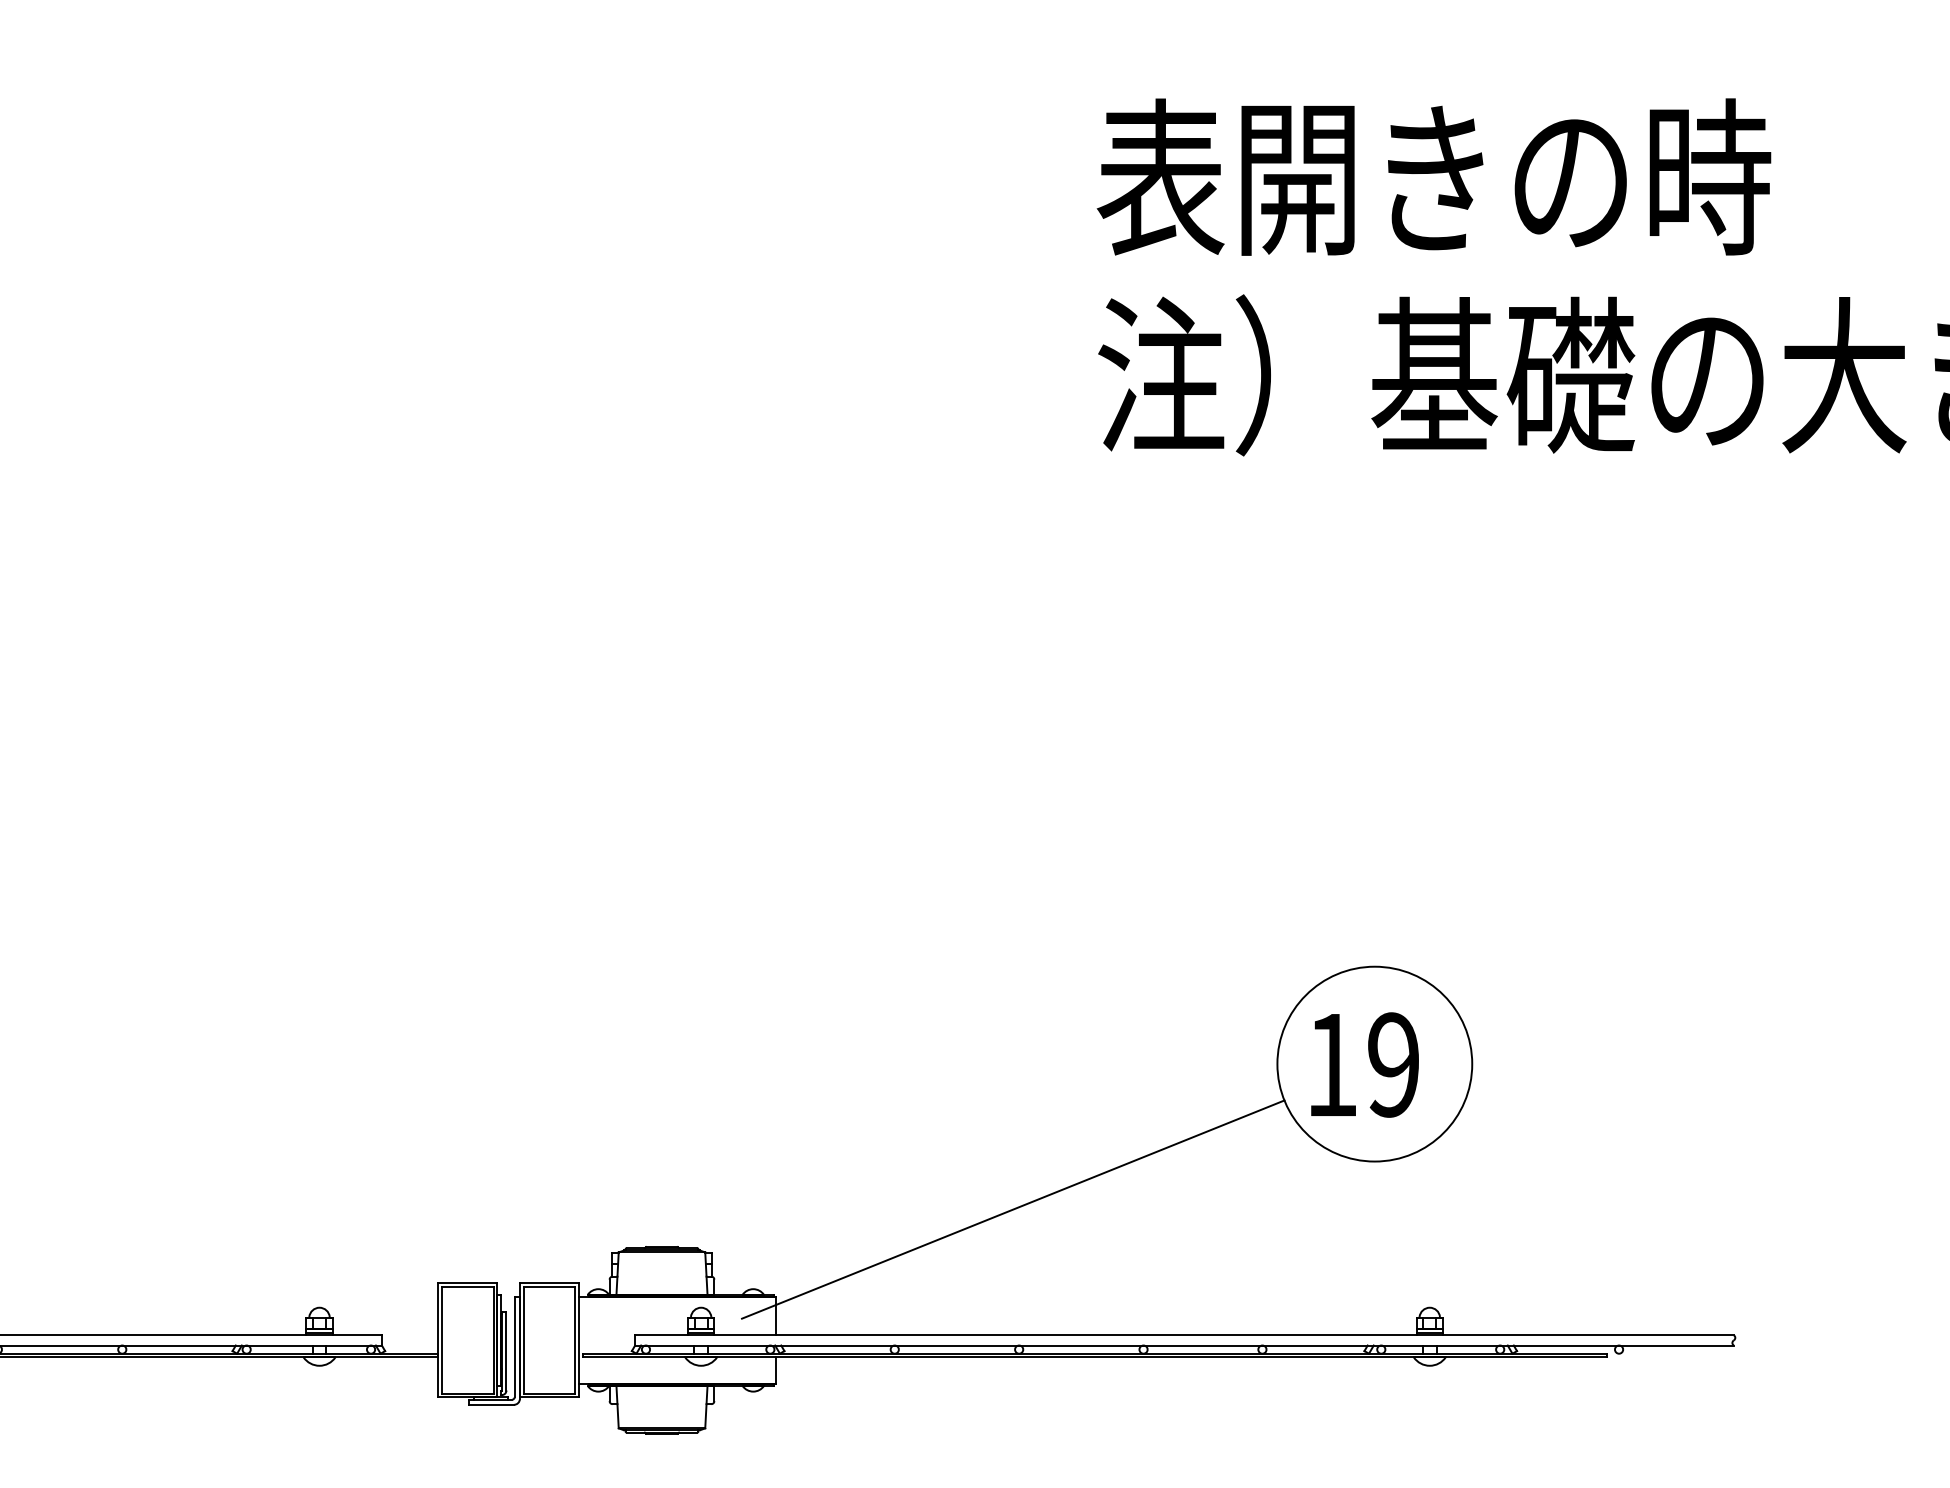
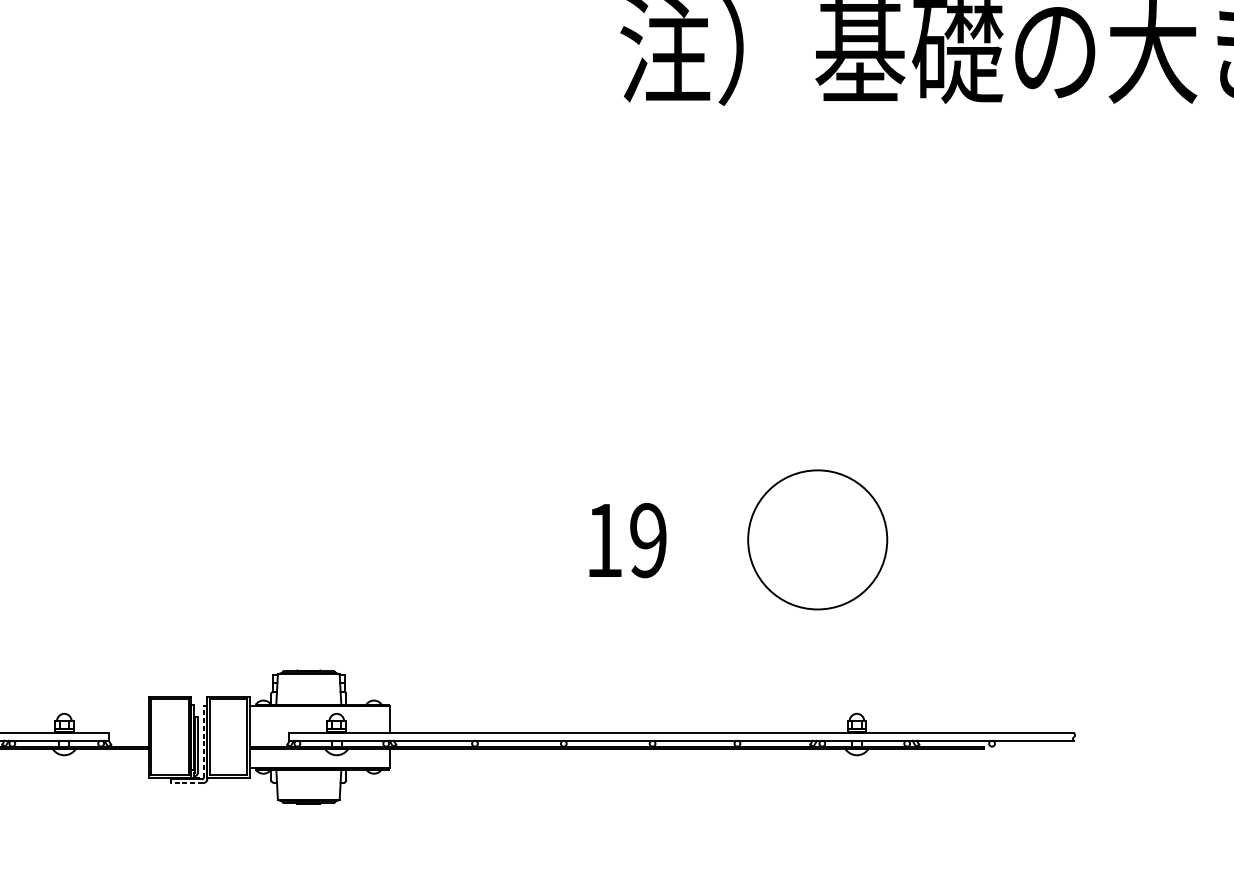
text: (1364, 1064) -> (627, 540), moved
line: (1012, 1209) -> (559, 643), removed
line: (514, 1346) -> (203, 741), solid -> dashed
line: (491, 1404) -> (187, 782), solid -> dashed

